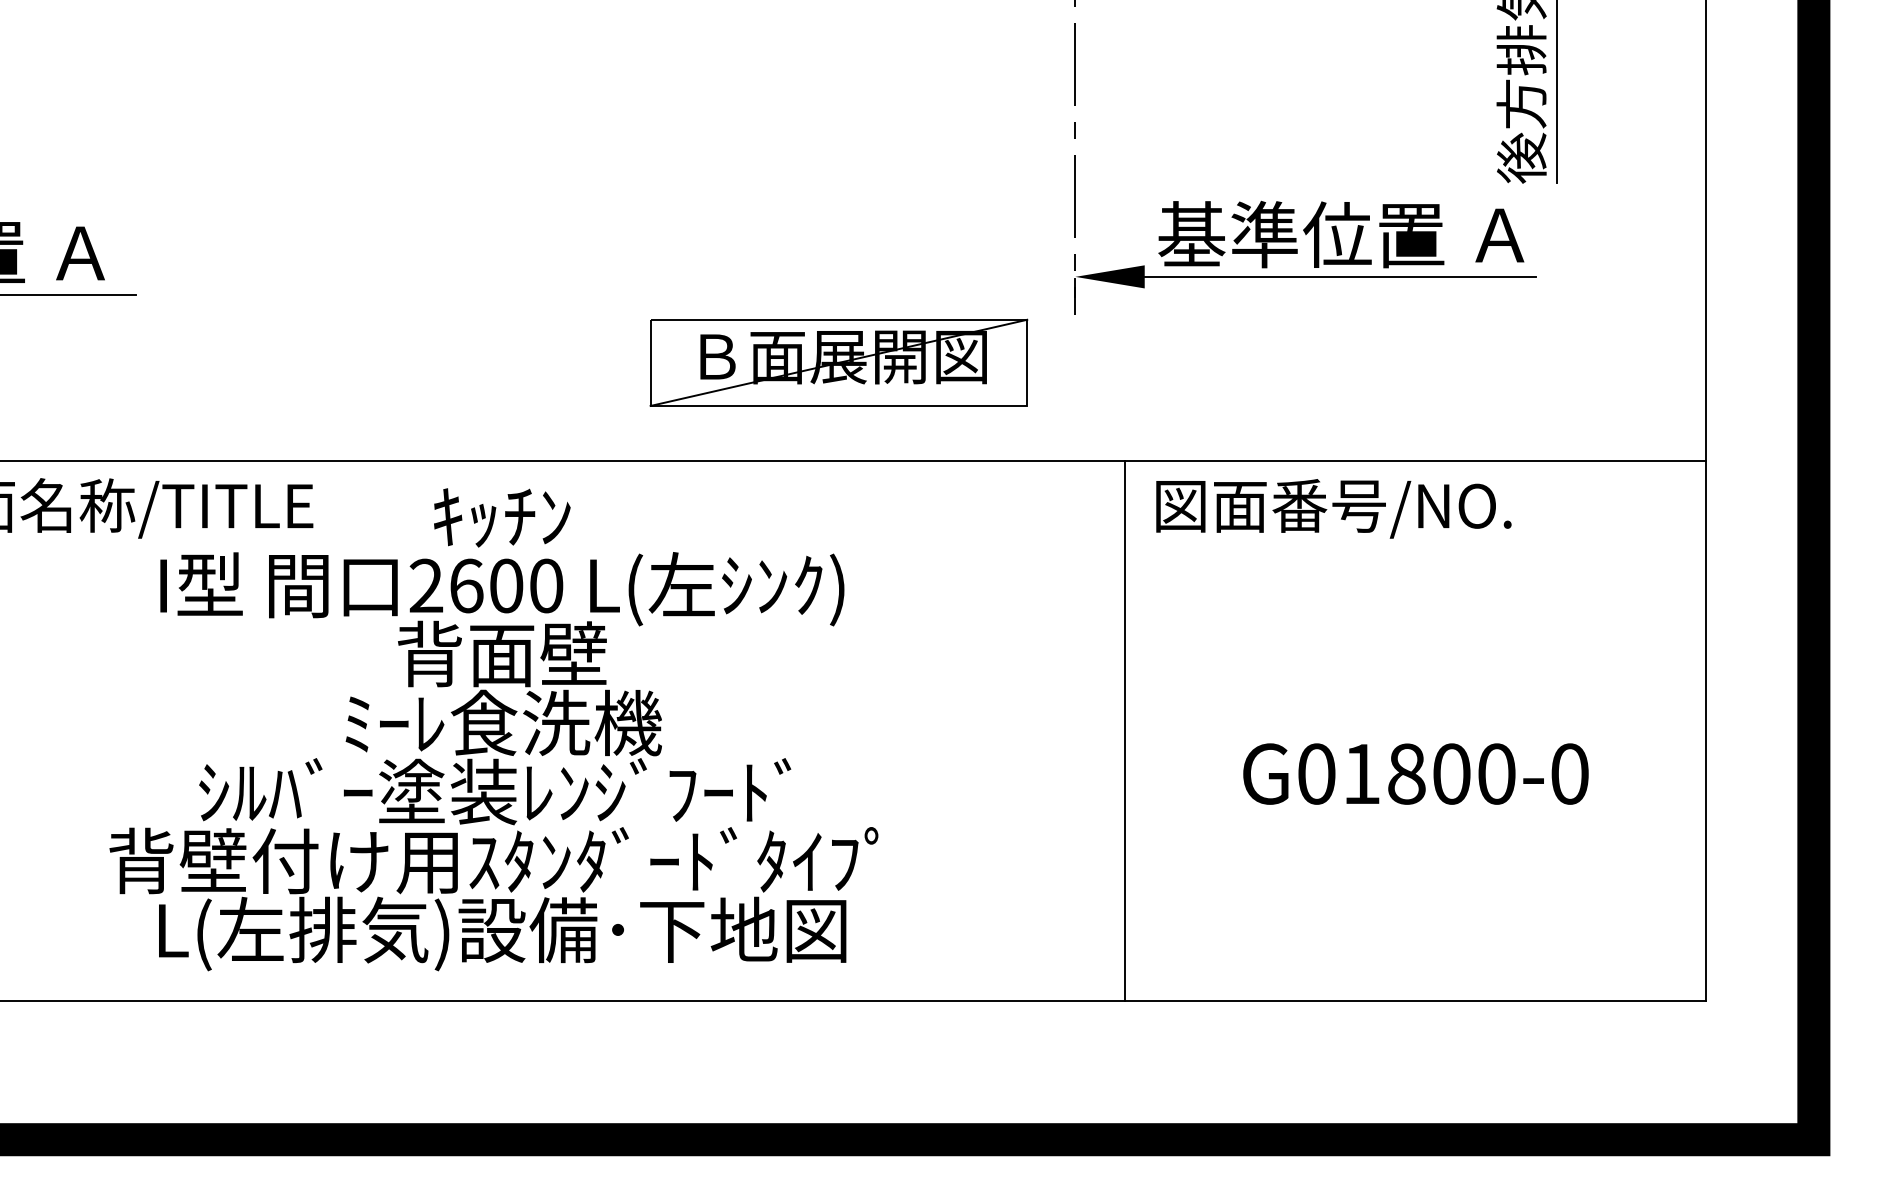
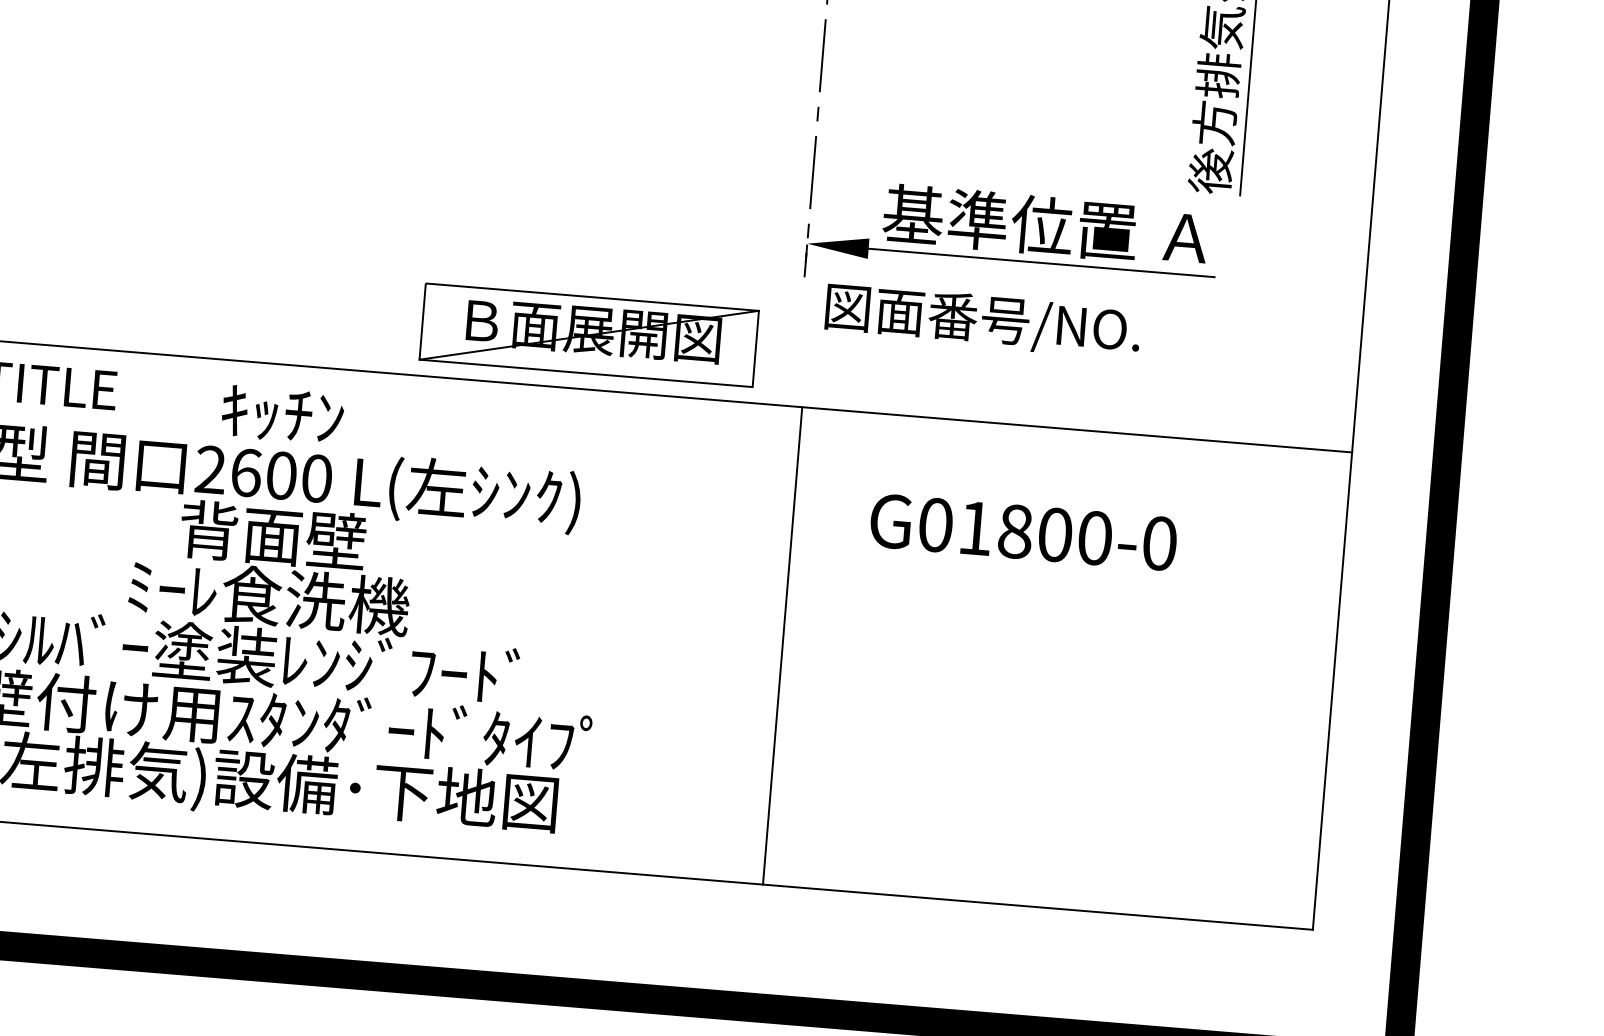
part: (838, 362) -> (588, 334), moved
text: (1333, 508) -> (982, 321), moved
line: (1124, 730) -> (782, 645), moved
text: (1415, 773) -> (1023, 531), moved

